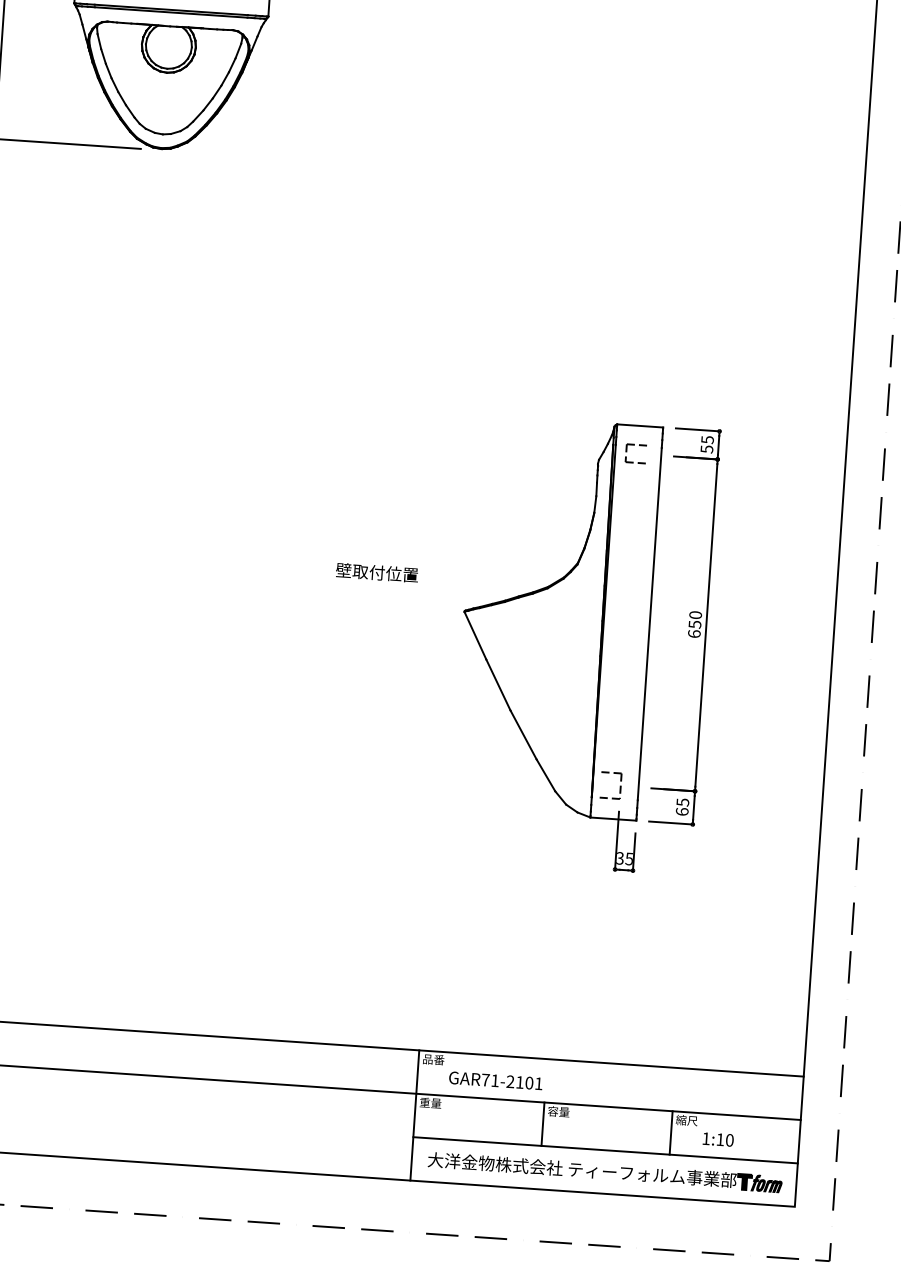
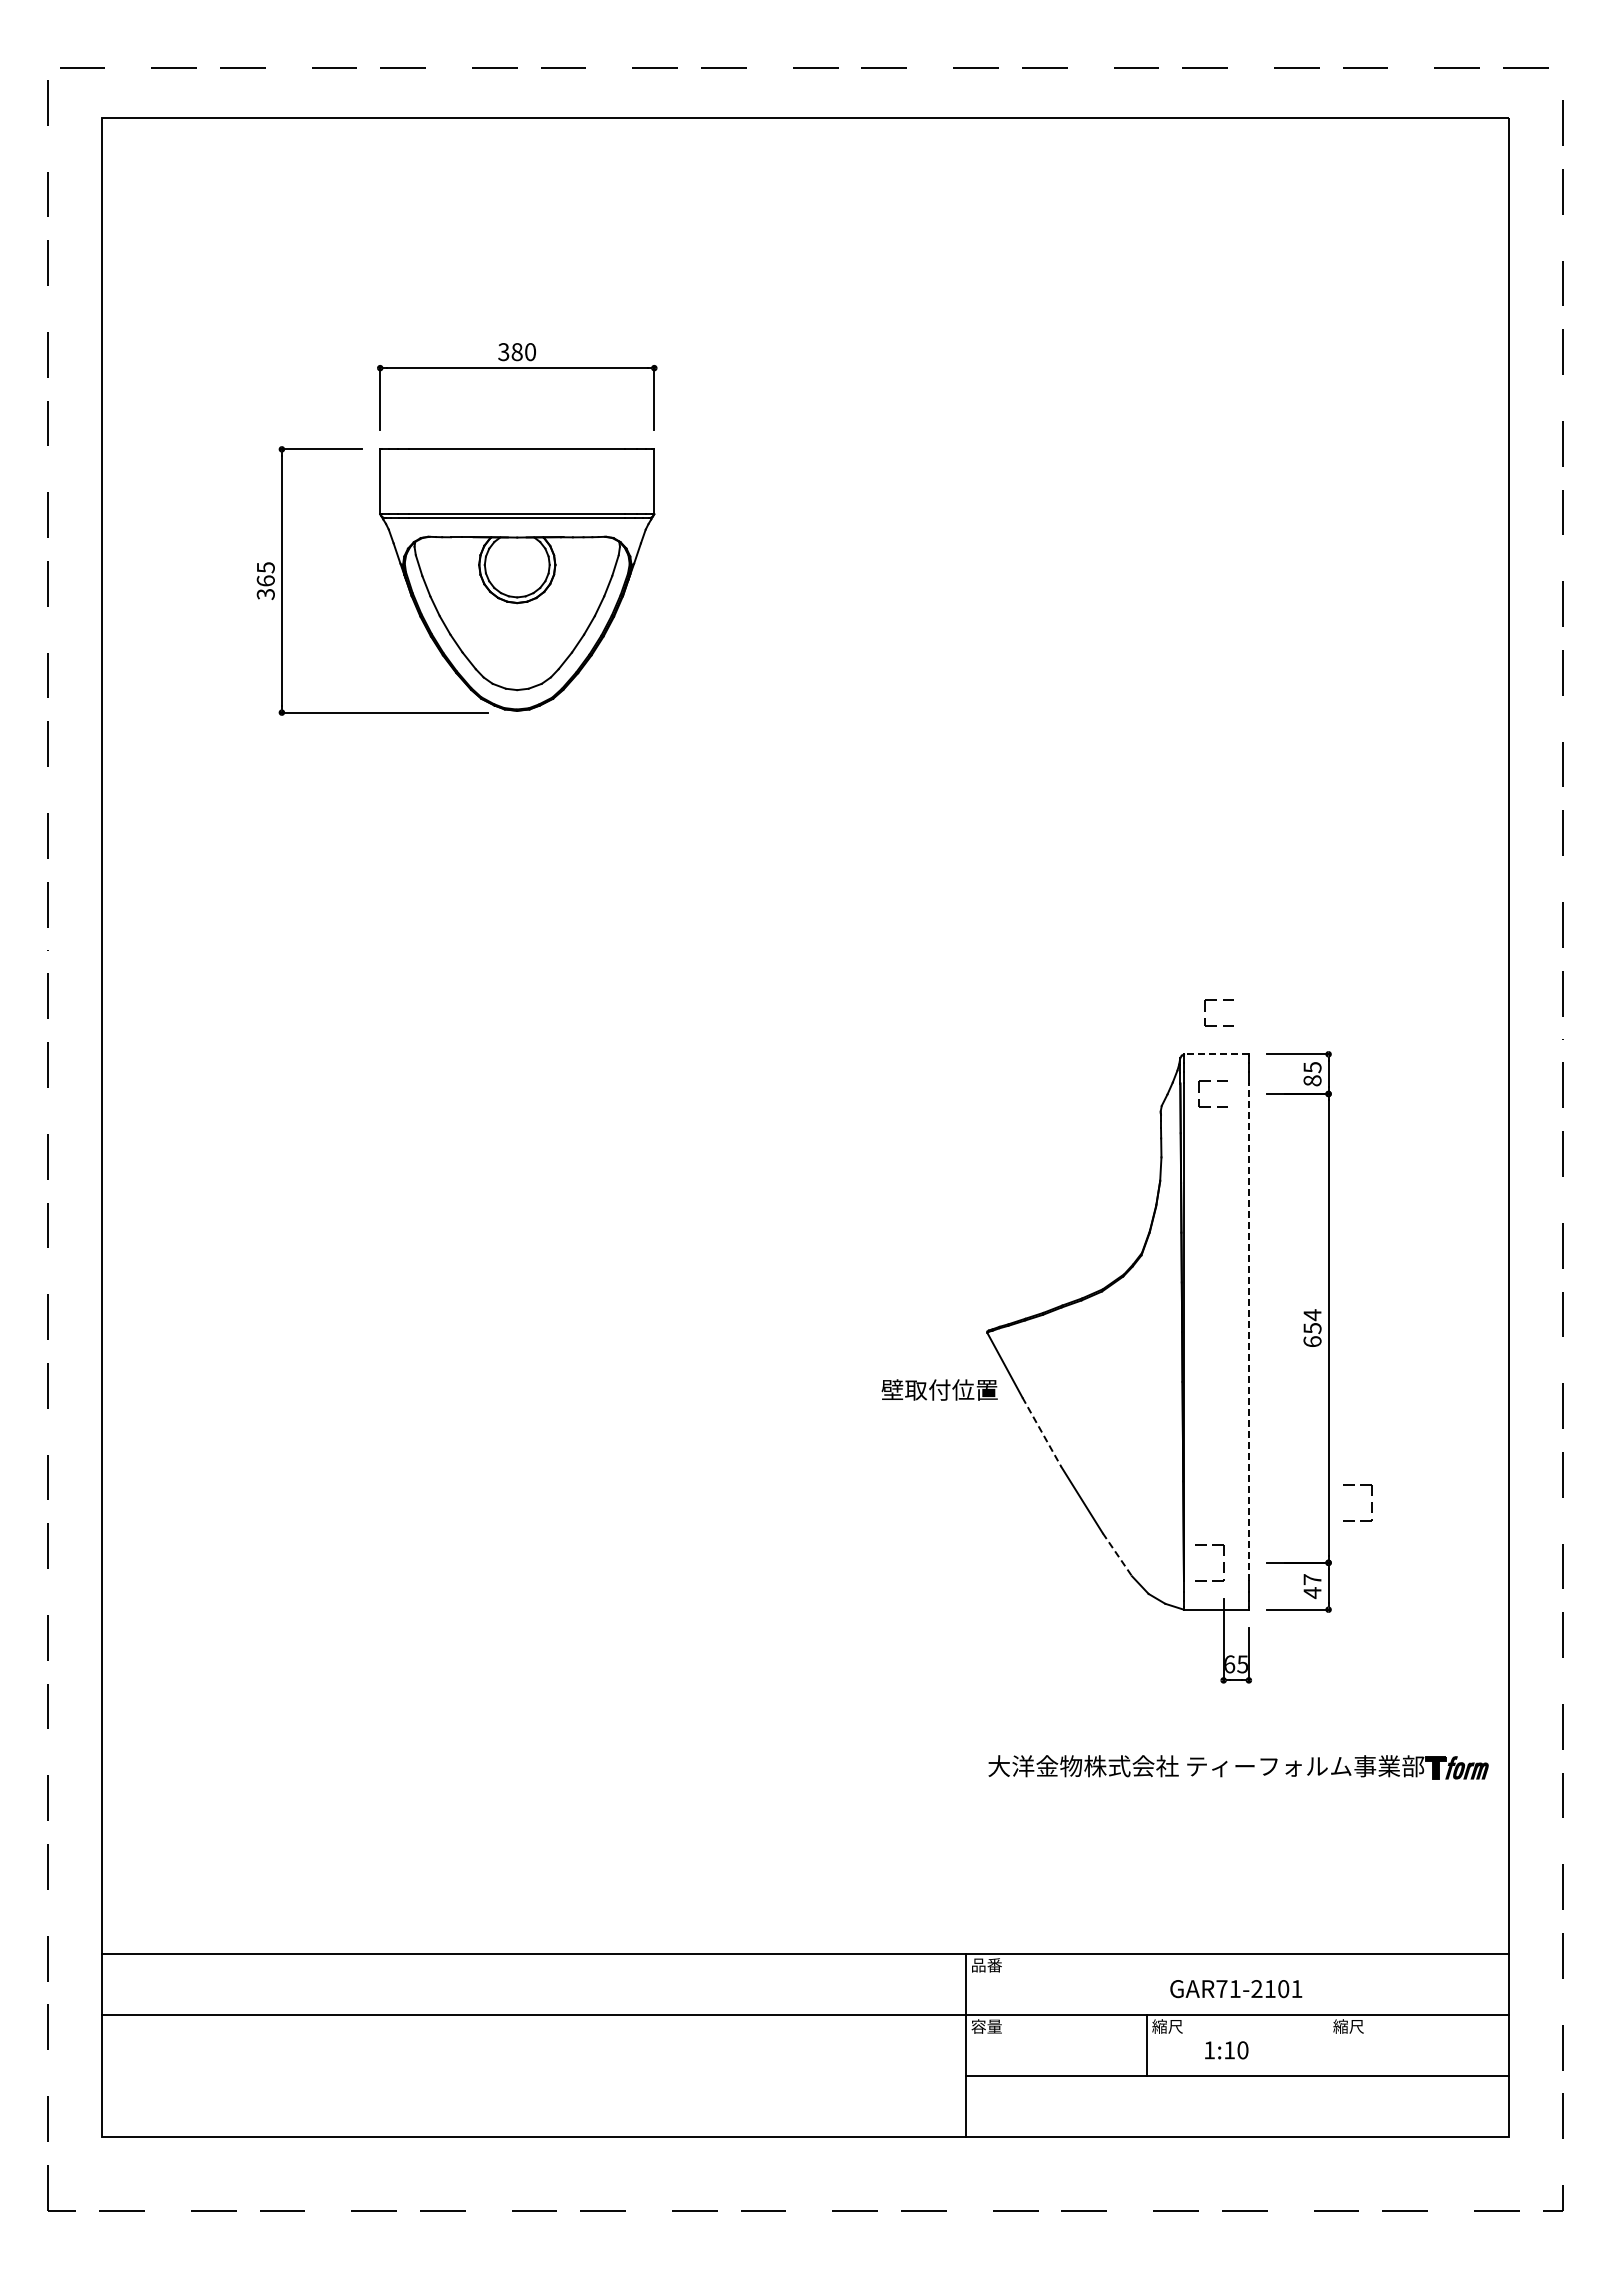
part: (642, 387) -> (1216, 1000), added
line: (639, 426) -> (1215, 1054), solid -> dashed
text: (706, 449) -> (1312, 1080), 55 -> 85
text: (377, 572) -> (939, 1389), moved
text: (695, 615) -> (1312, 1315), 650 -> 654
line: (649, 624) -> (1248, 1332), solid -> dashed
line: (498, 685) -> (1041, 1432), solid -> dashed
part: (728, 750) -> (1371, 1502), added
line: (545, 775) -> (1117, 1555), solid -> dashed
text: (682, 807) -> (1312, 1586), 65 -> 47
text: (620, 858) -> (1230, 1664), 35 -> 65
text: (496, 1081) -> (1236, 1989), moved
text: (424, 1102) -> (978, 2026), 重量 -> 容量
text: (558, 1111) -> (1167, 2026), 容量 -> 縮尺
line: (670, 1132) -> (1327, 2045), removed
text: (718, 1139) -> (1226, 2050), moved
part: (605, 1172) -> (1238, 1767), moved

